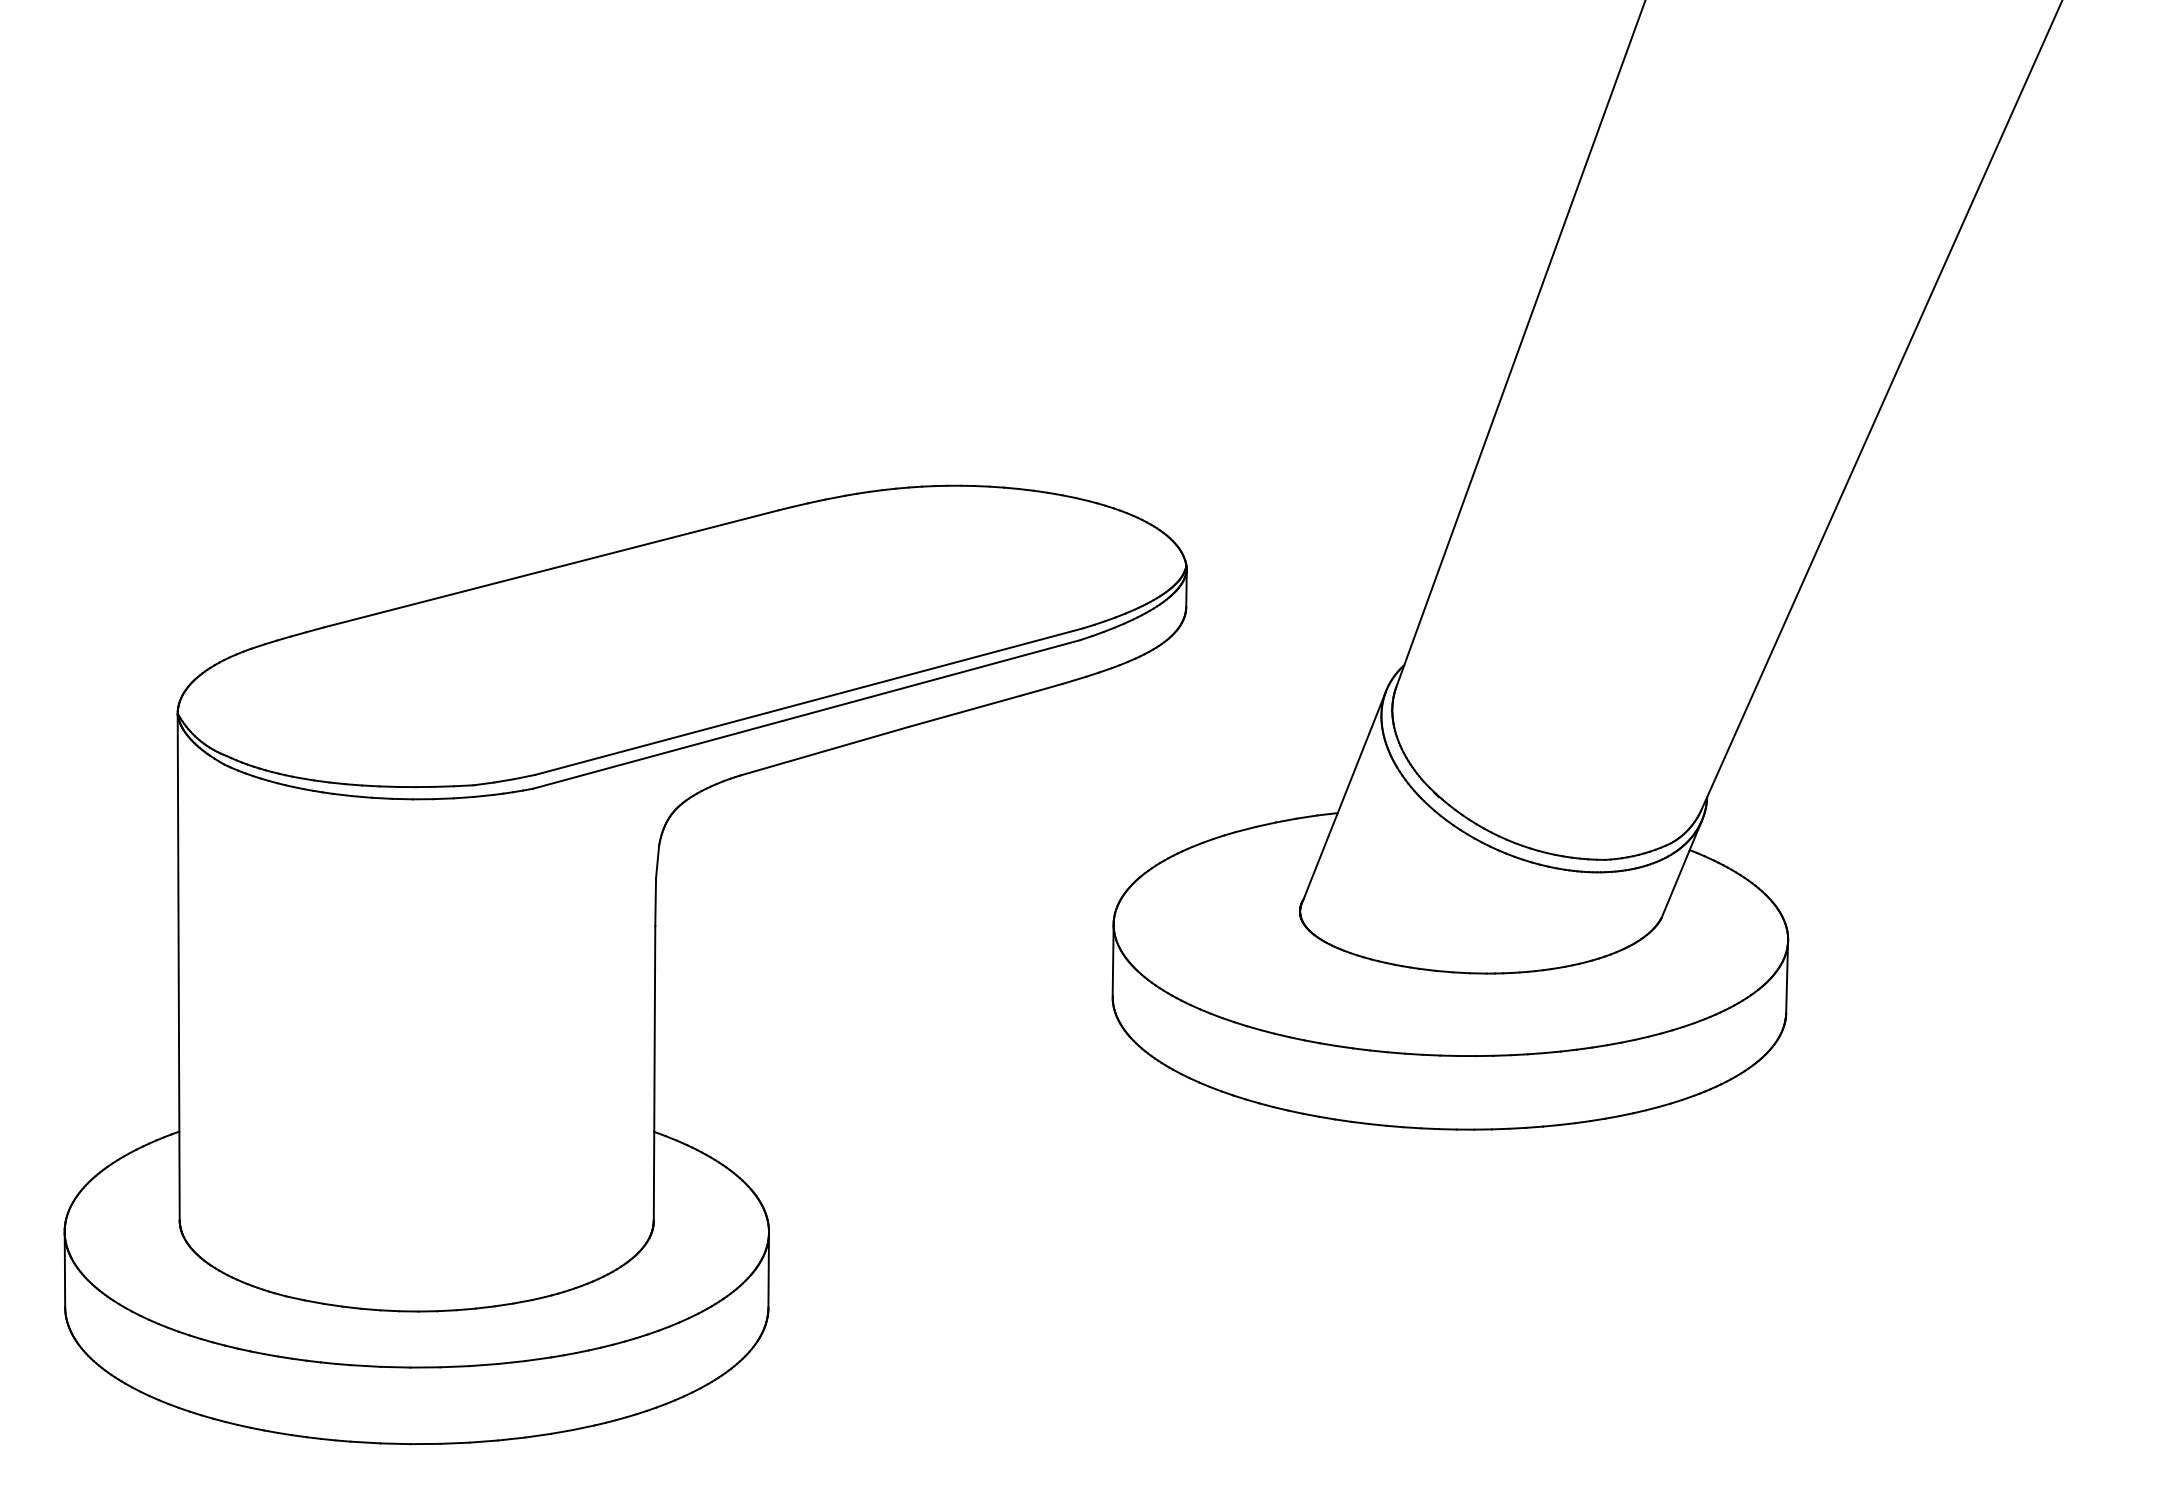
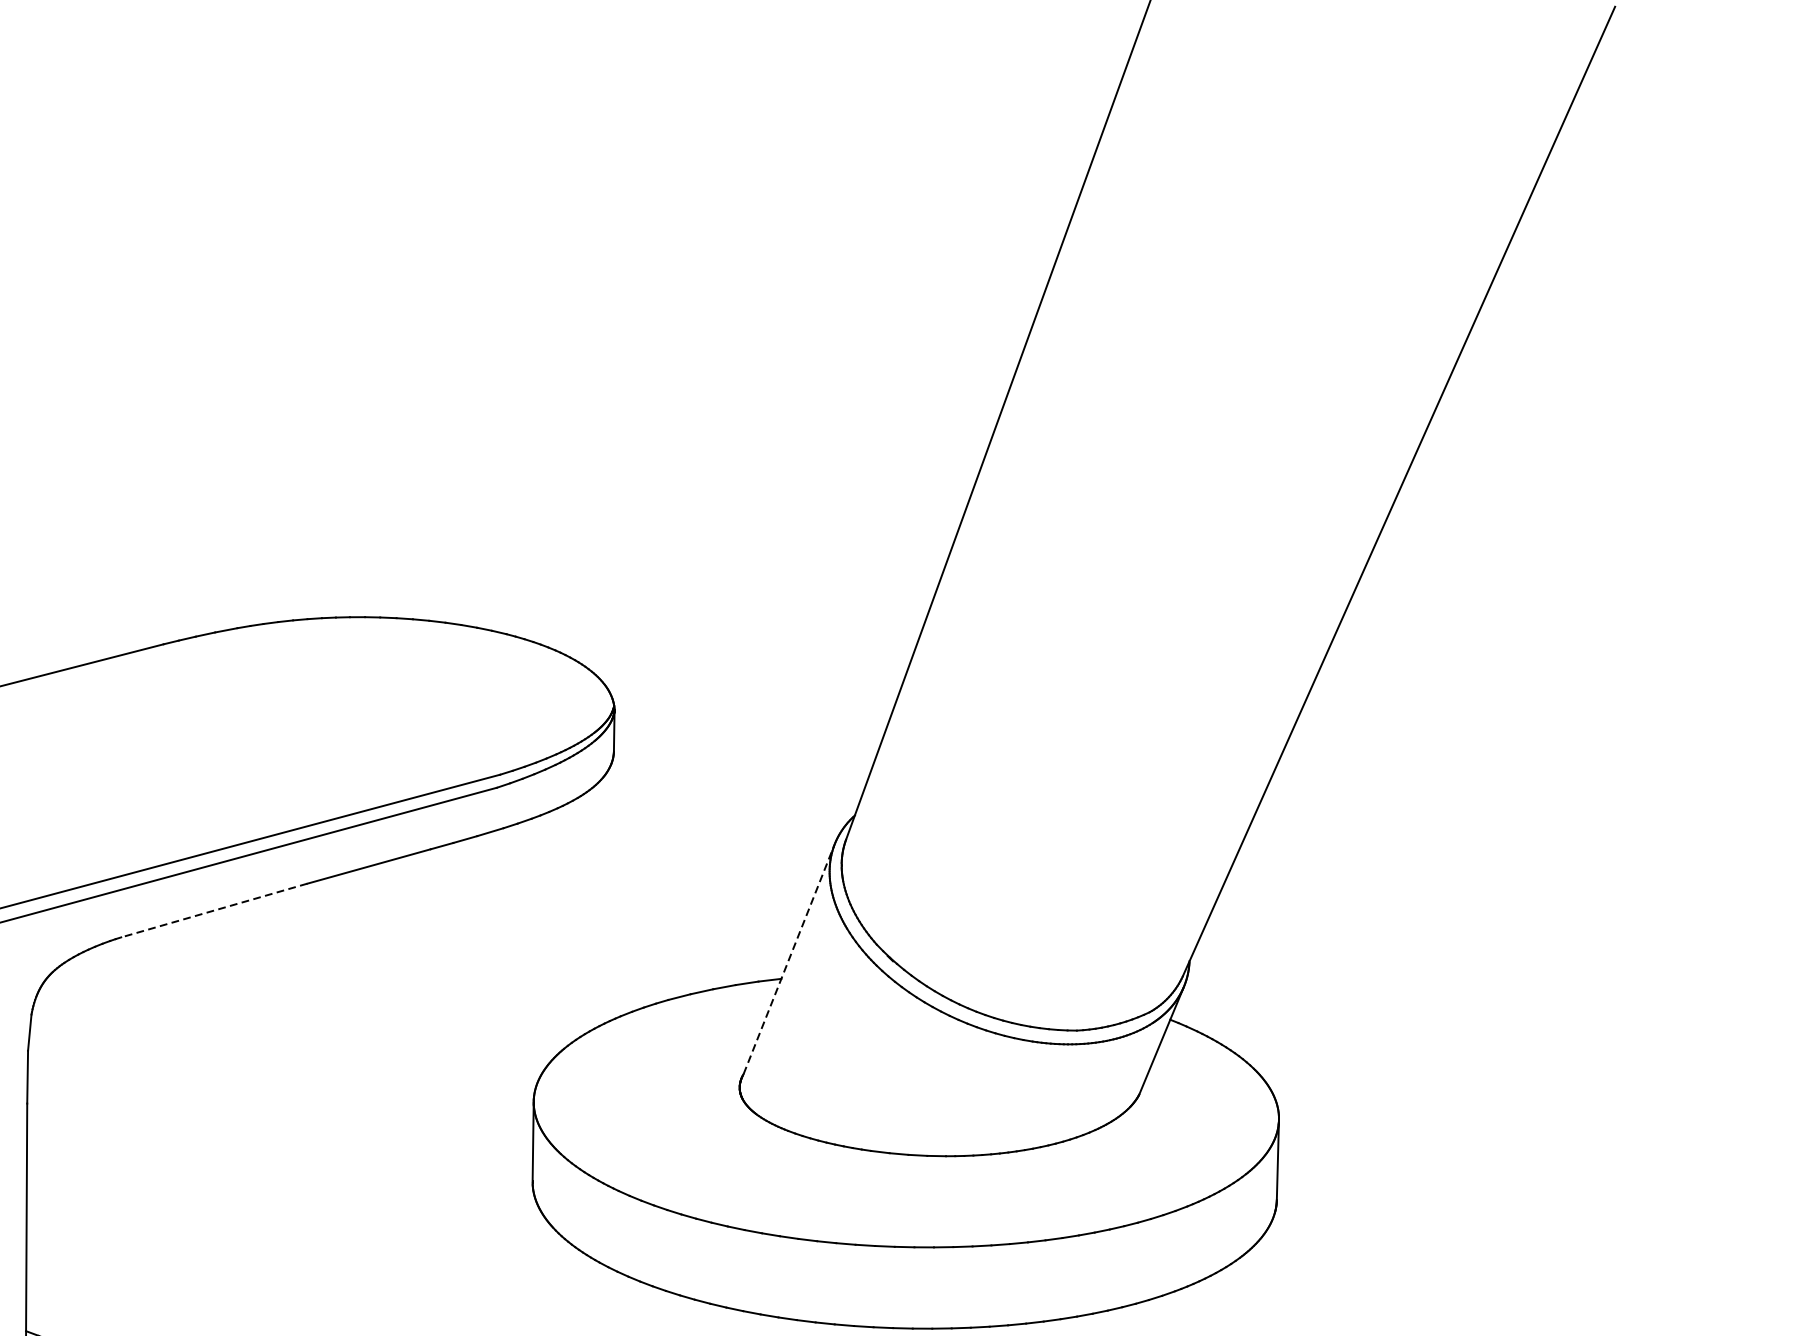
line: (824, 751) -> (214, 910), solid -> dashed
line: (1344, 795) -> (788, 959), solid -> dashed

